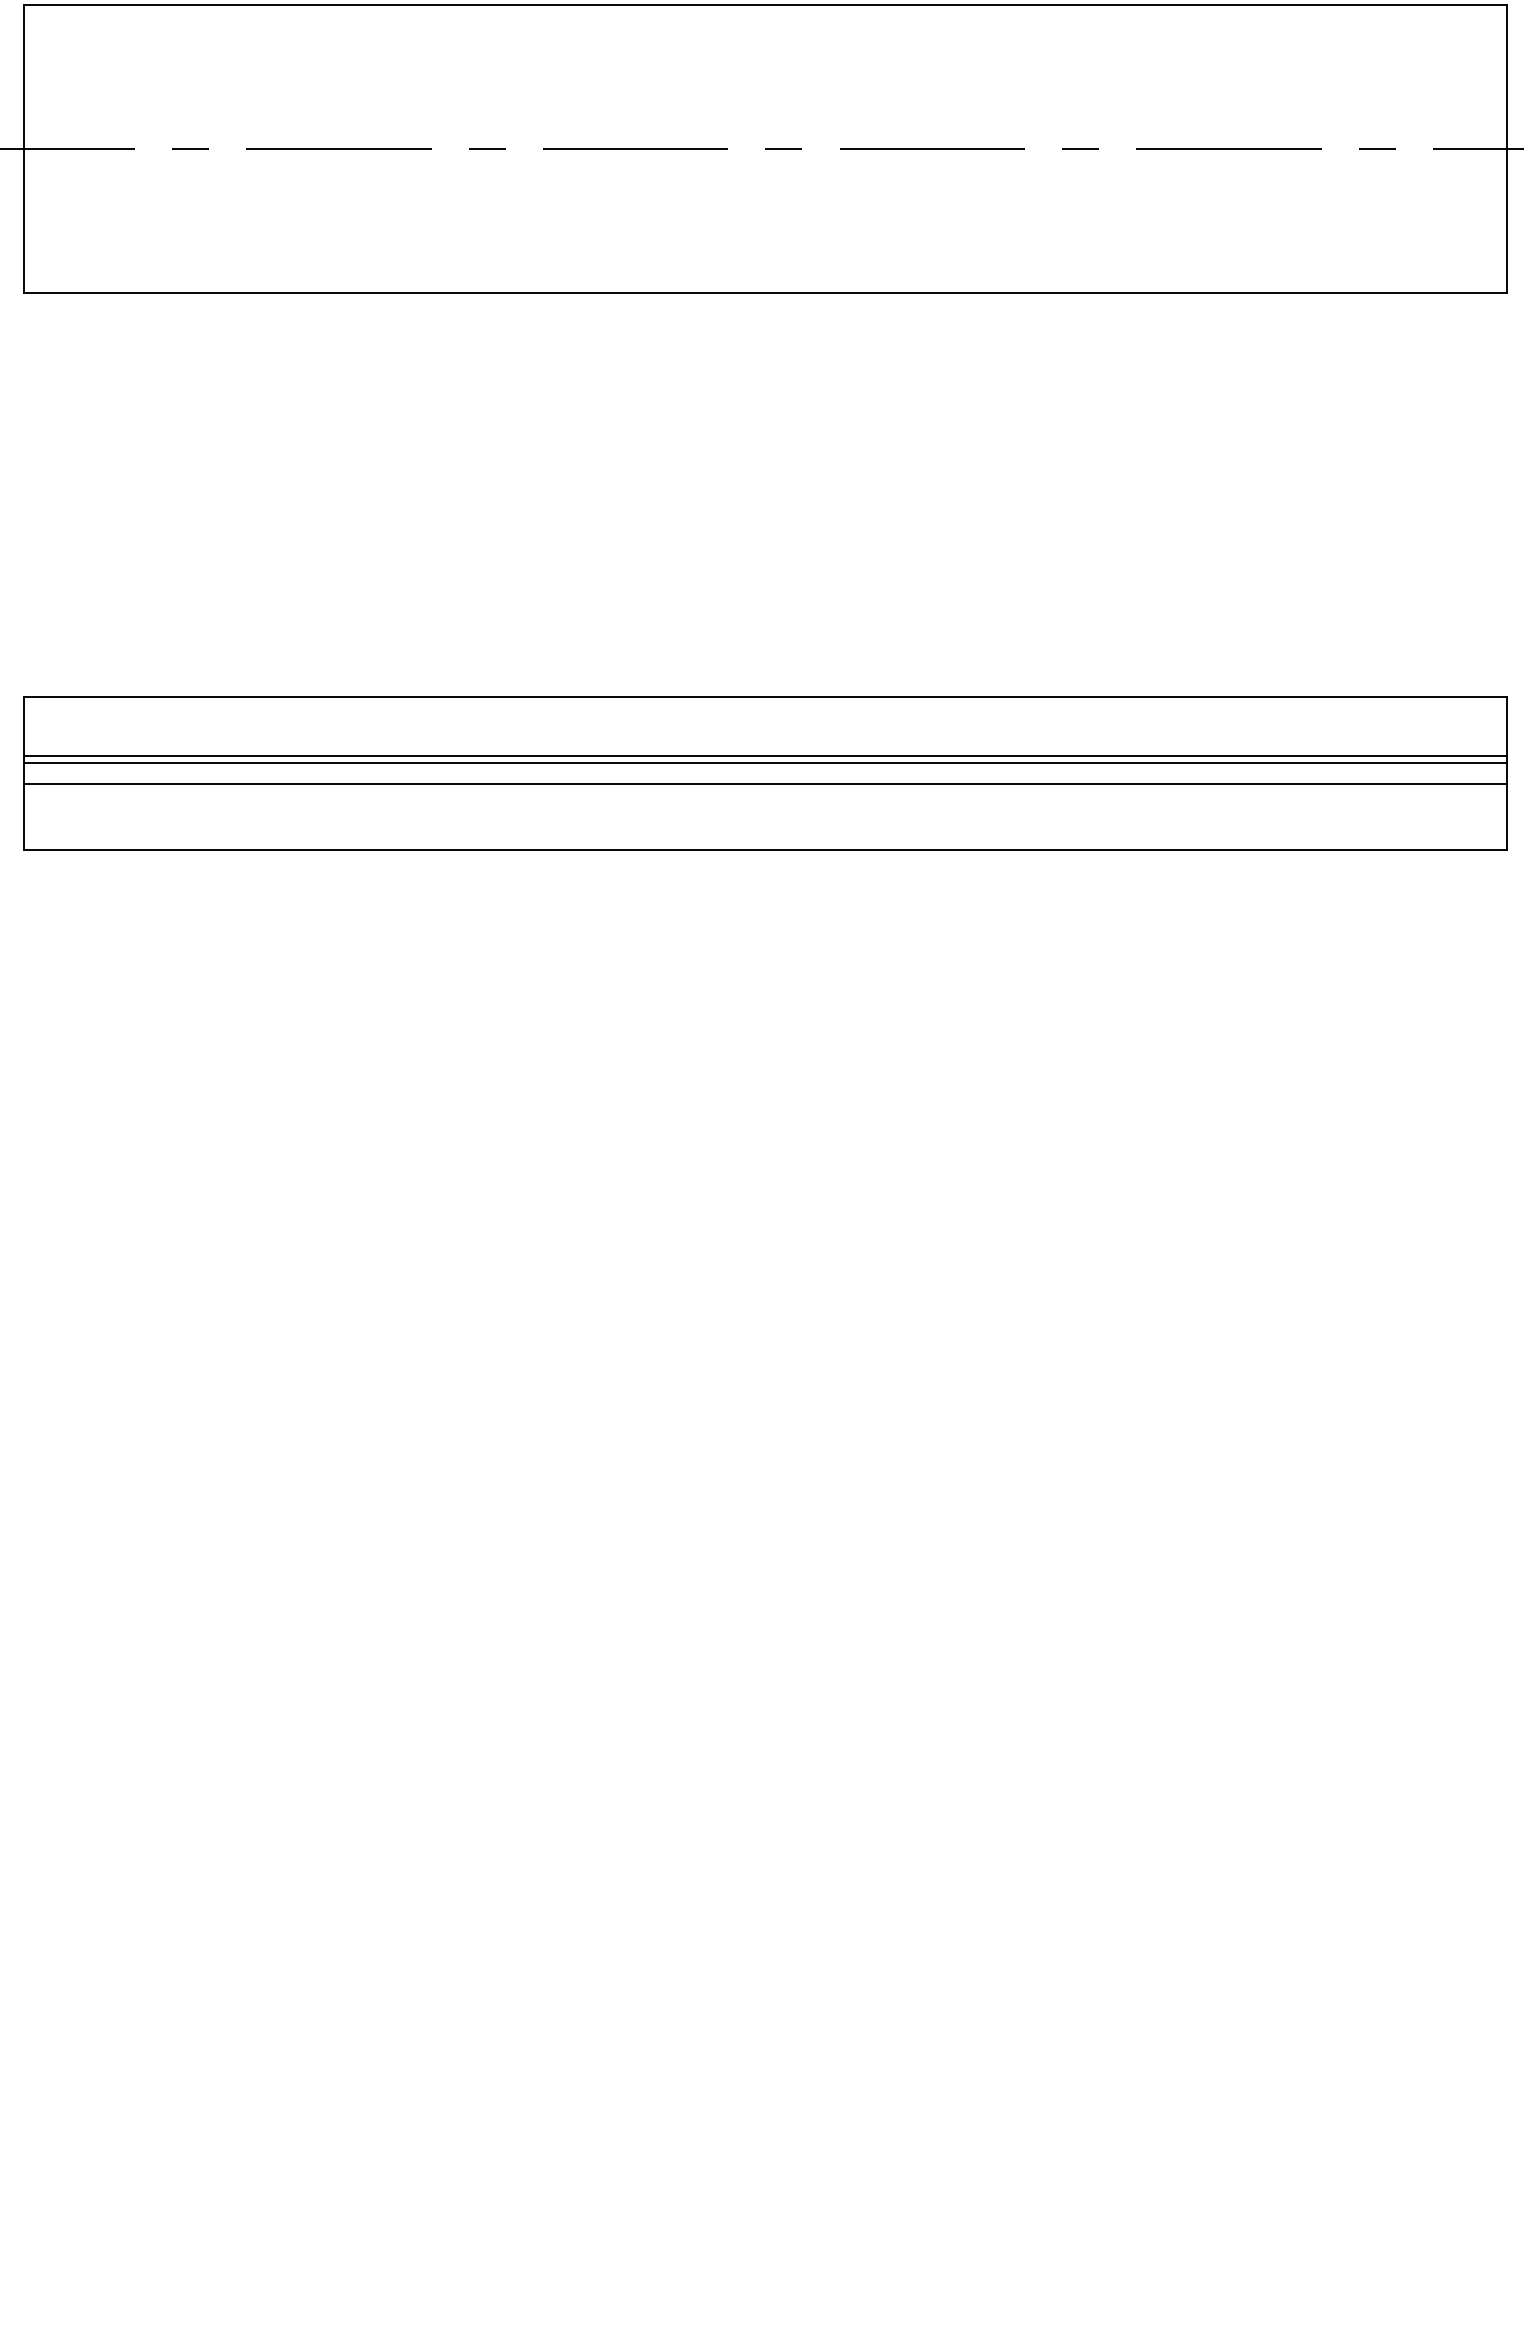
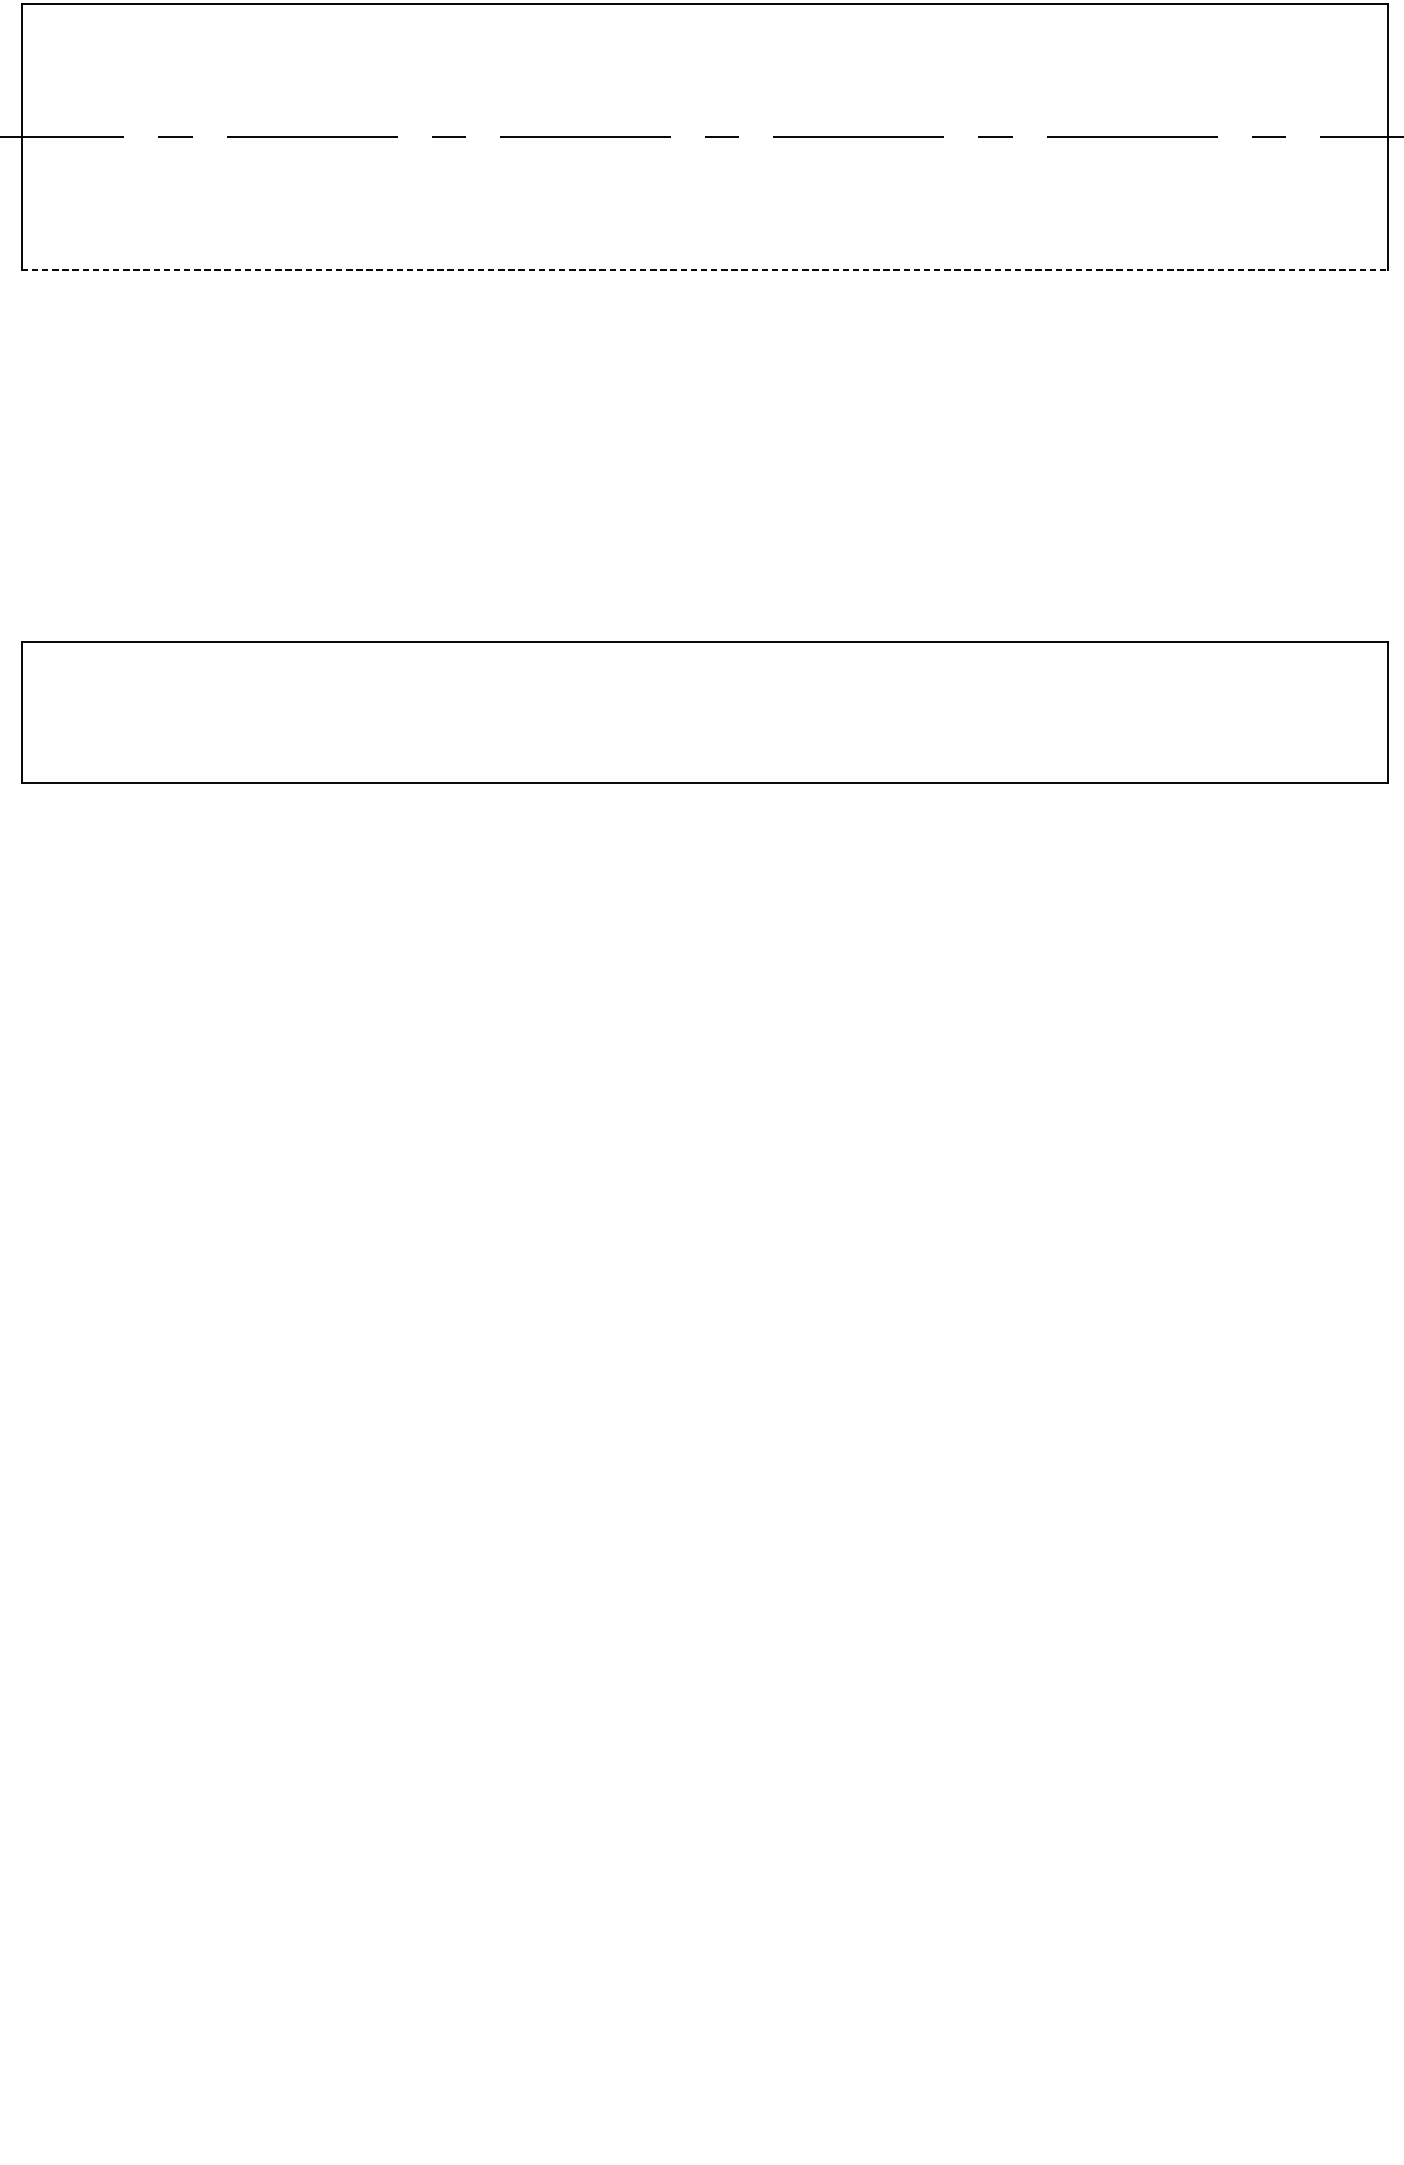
line: (765, 293) -> (705, 270), solid -> dashed
line: (765, 755) -> (705, 695), removed
line: (765, 763) -> (705, 703), removed
line: (765, 783) -> (705, 721), removed

